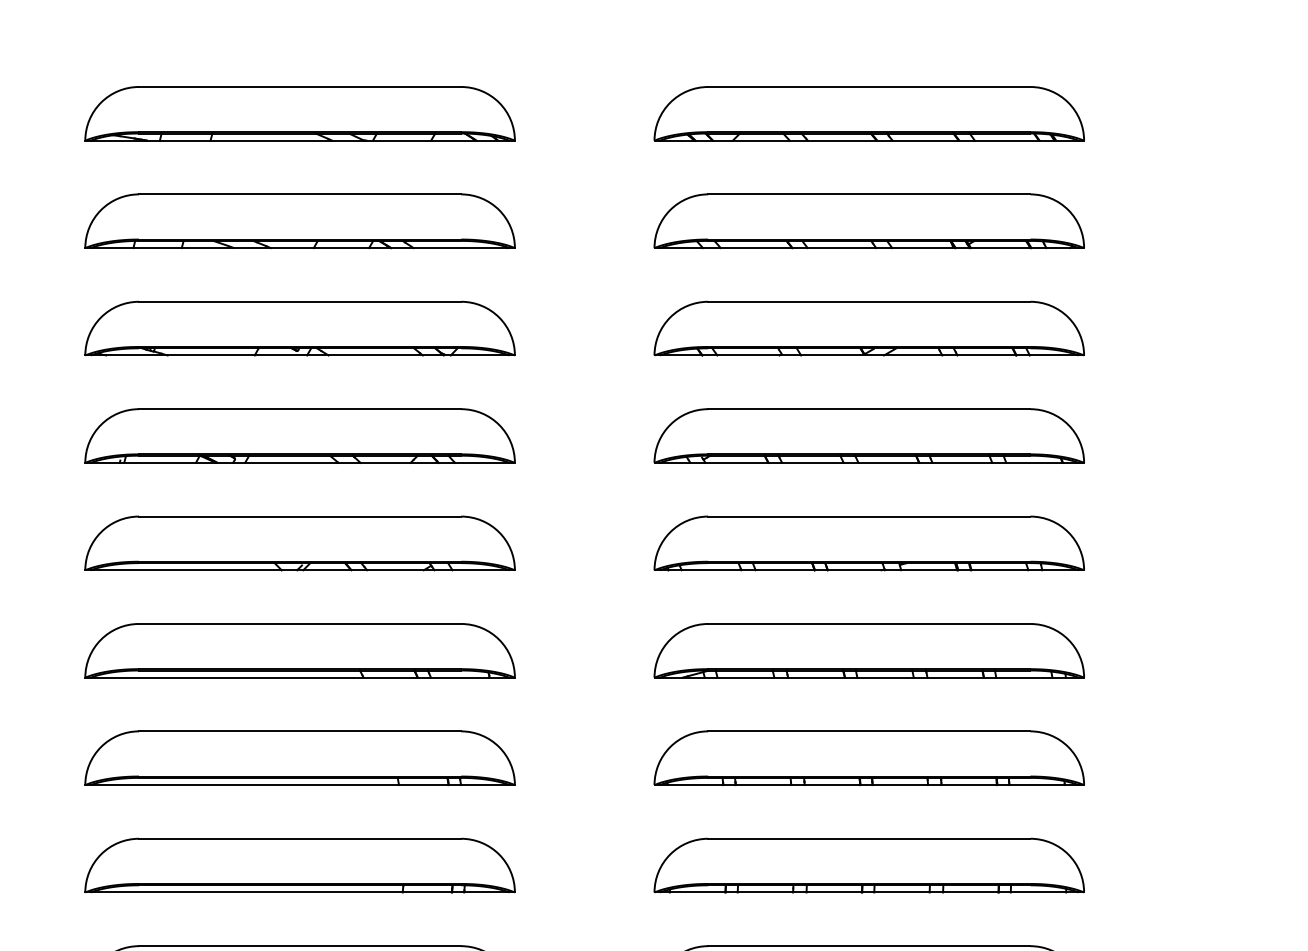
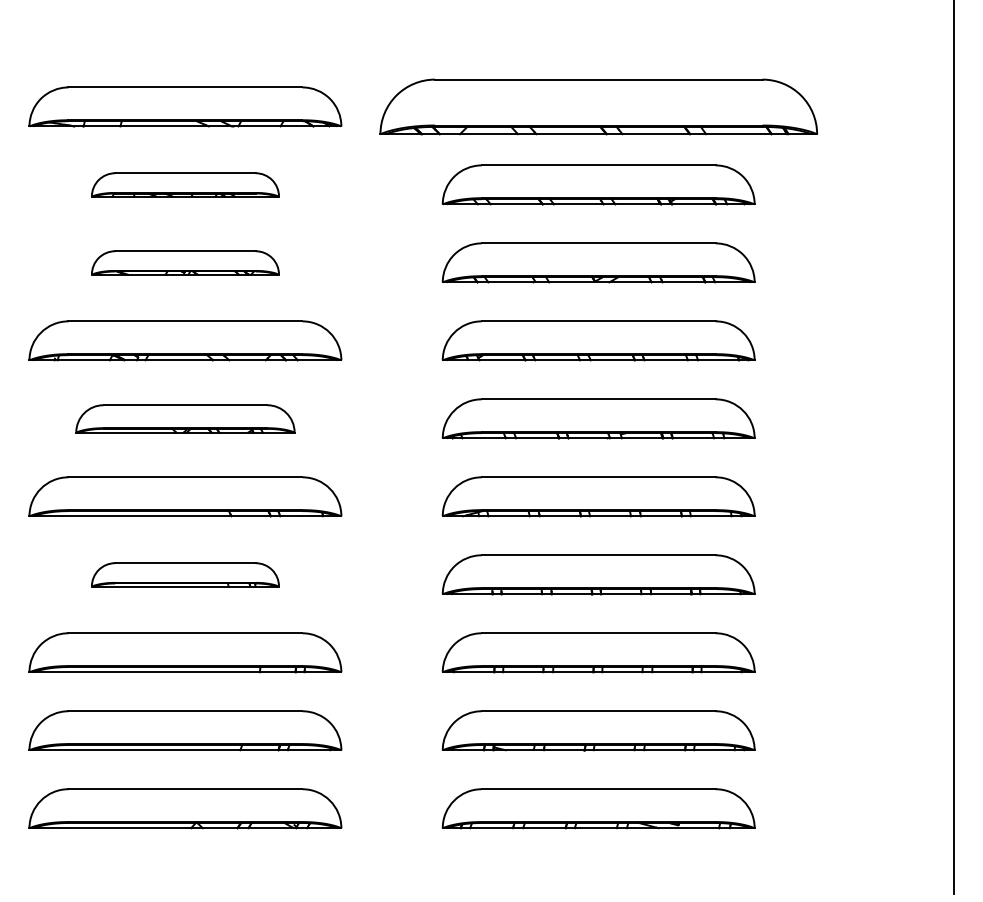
part: (869, 113) -> (598, 106), size x1.4
part: (300, 220) -> (185, 184), size x0.6
part: (300, 328) -> (185, 262), size x0.6
part: (300, 542) -> (185, 418), size x0.7
part: (300, 757) -> (185, 574), size x0.6

